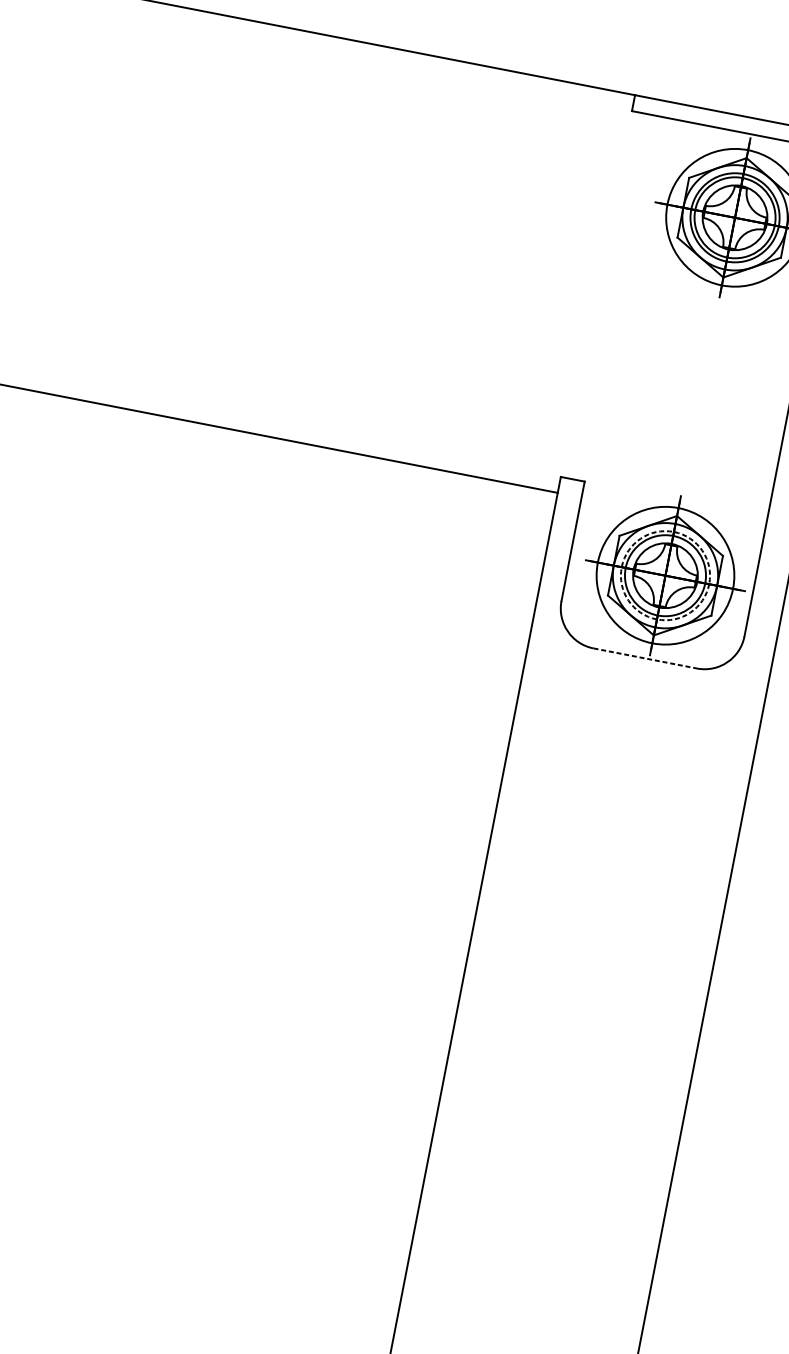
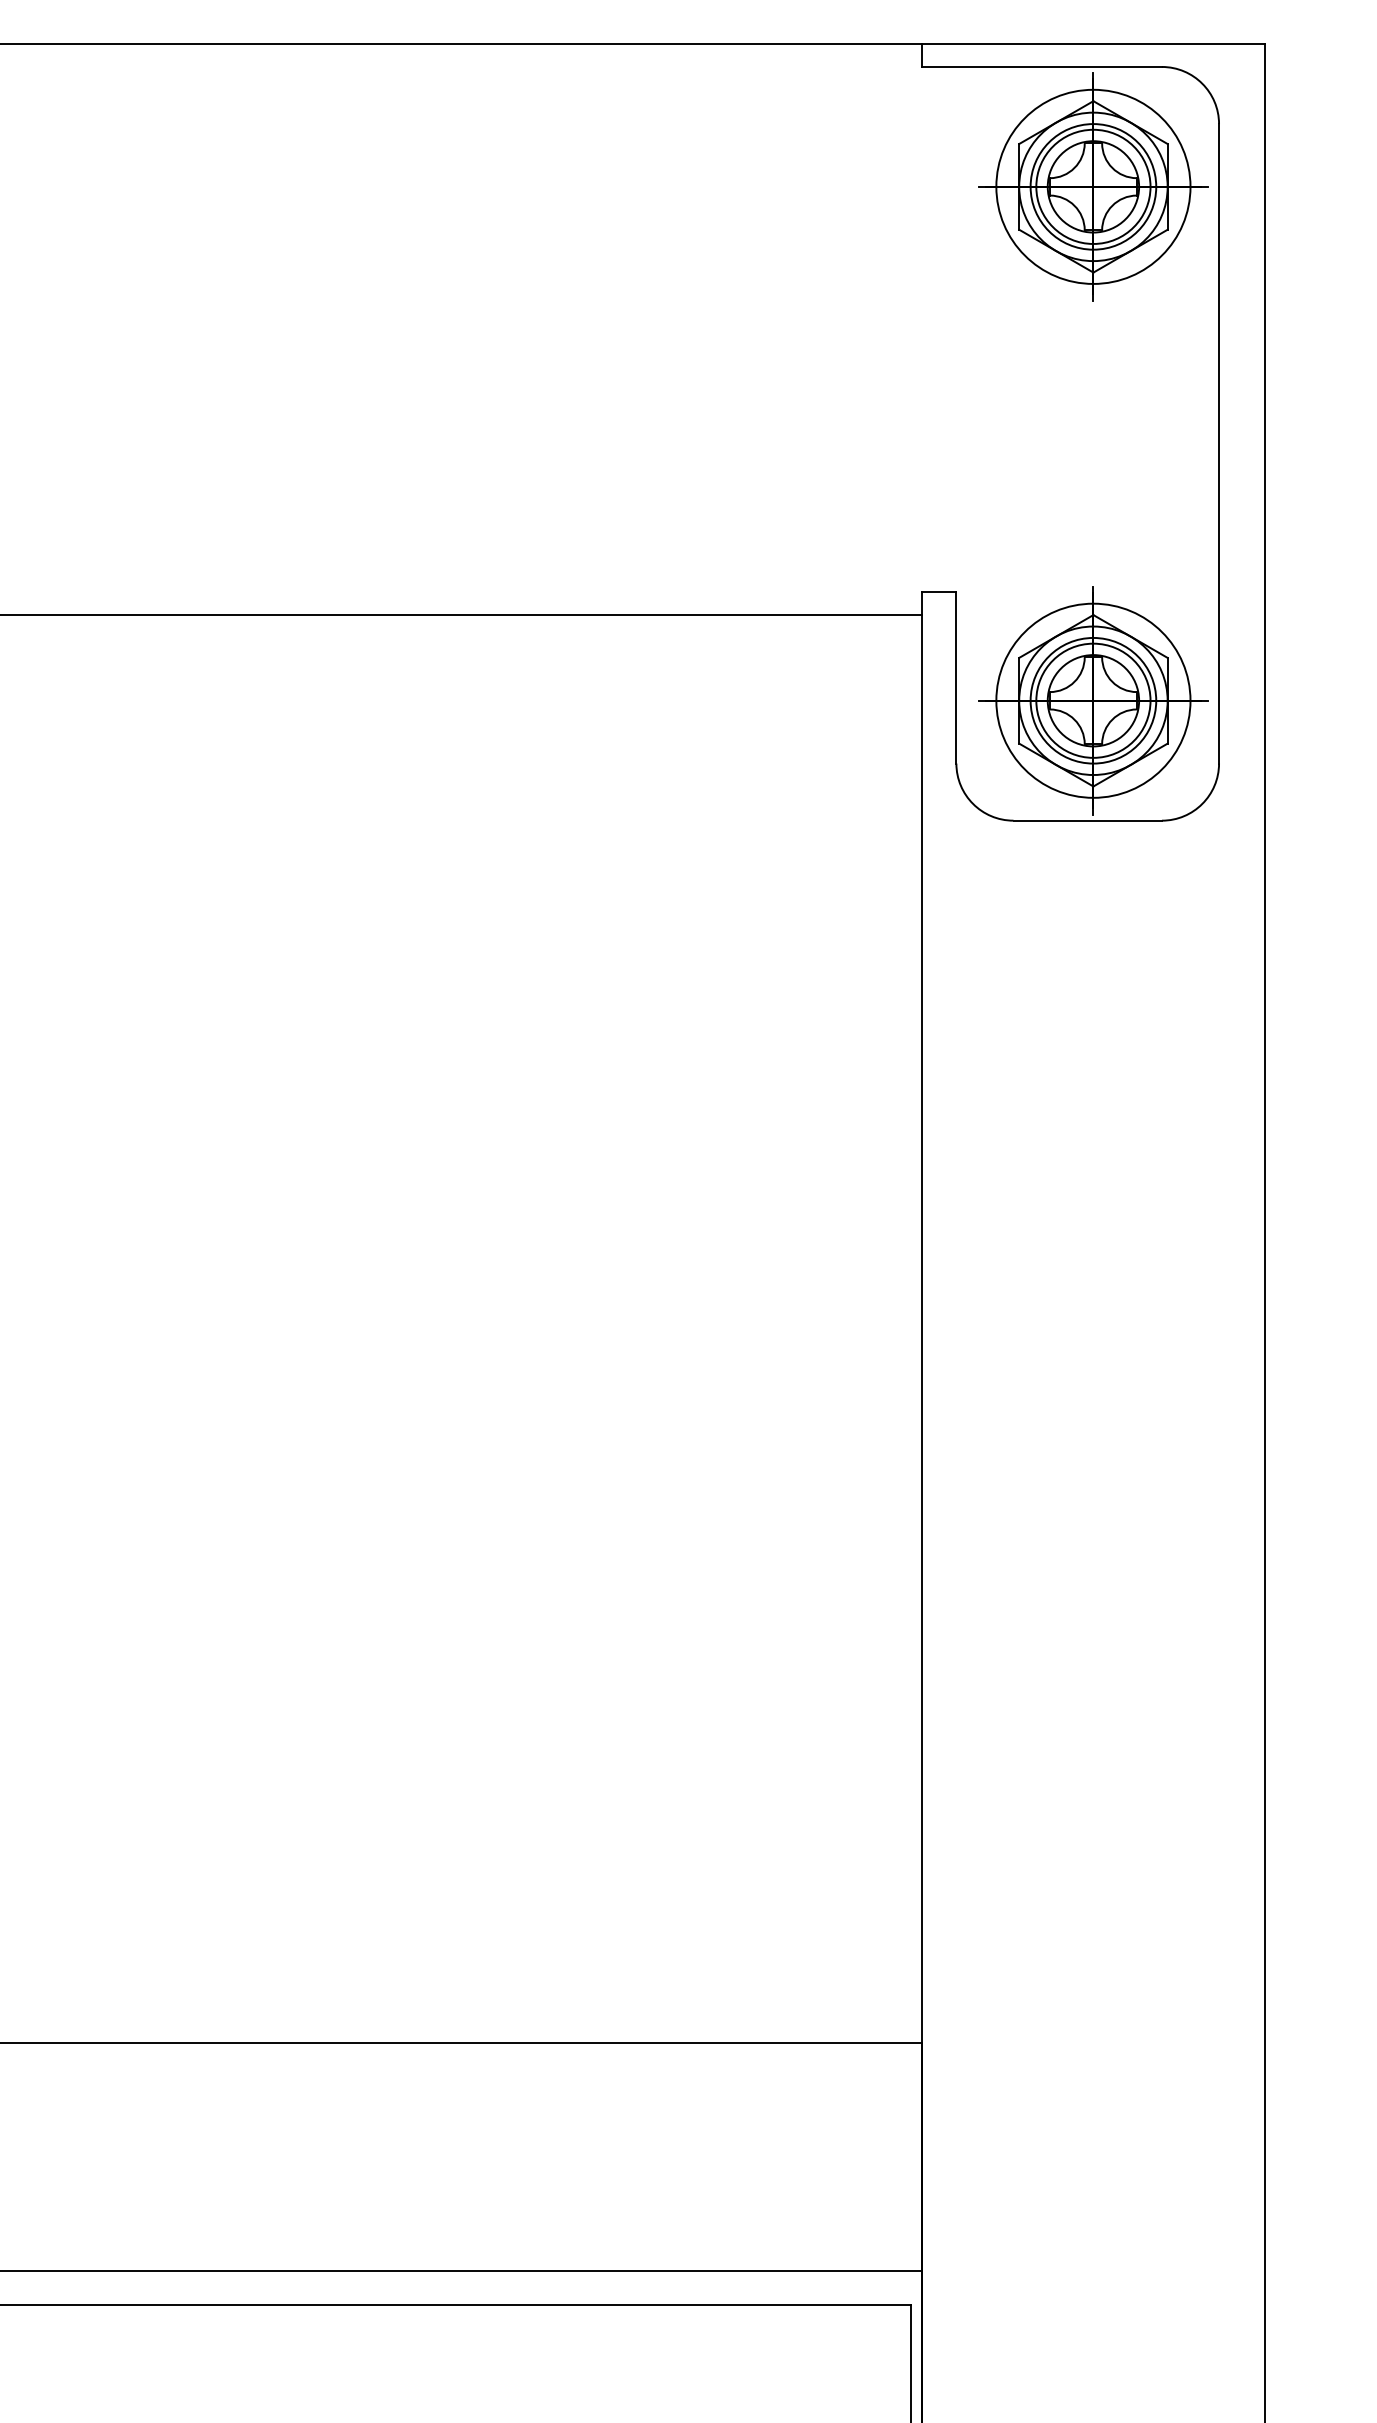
circle: (665, 575) -> (1093, 700), dashed -> solid
line: (645, 658) -> (1088, 820), dashed -> solid

